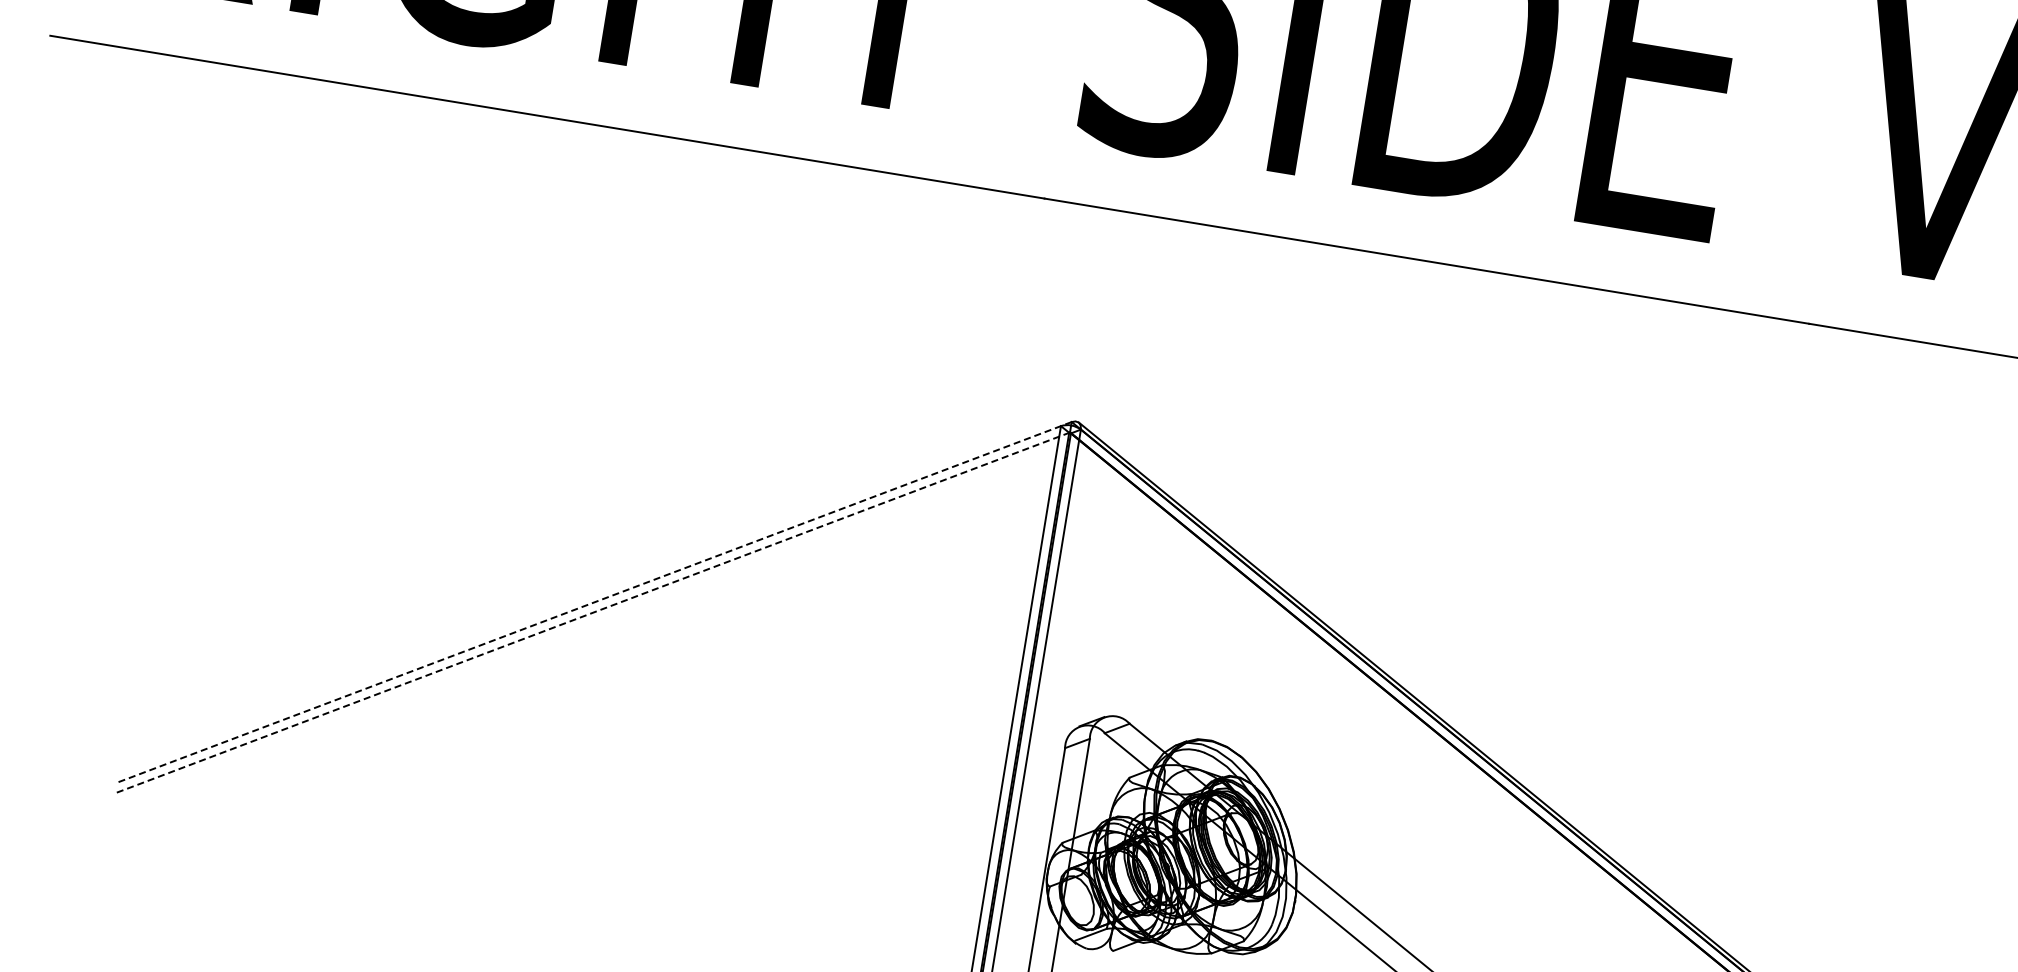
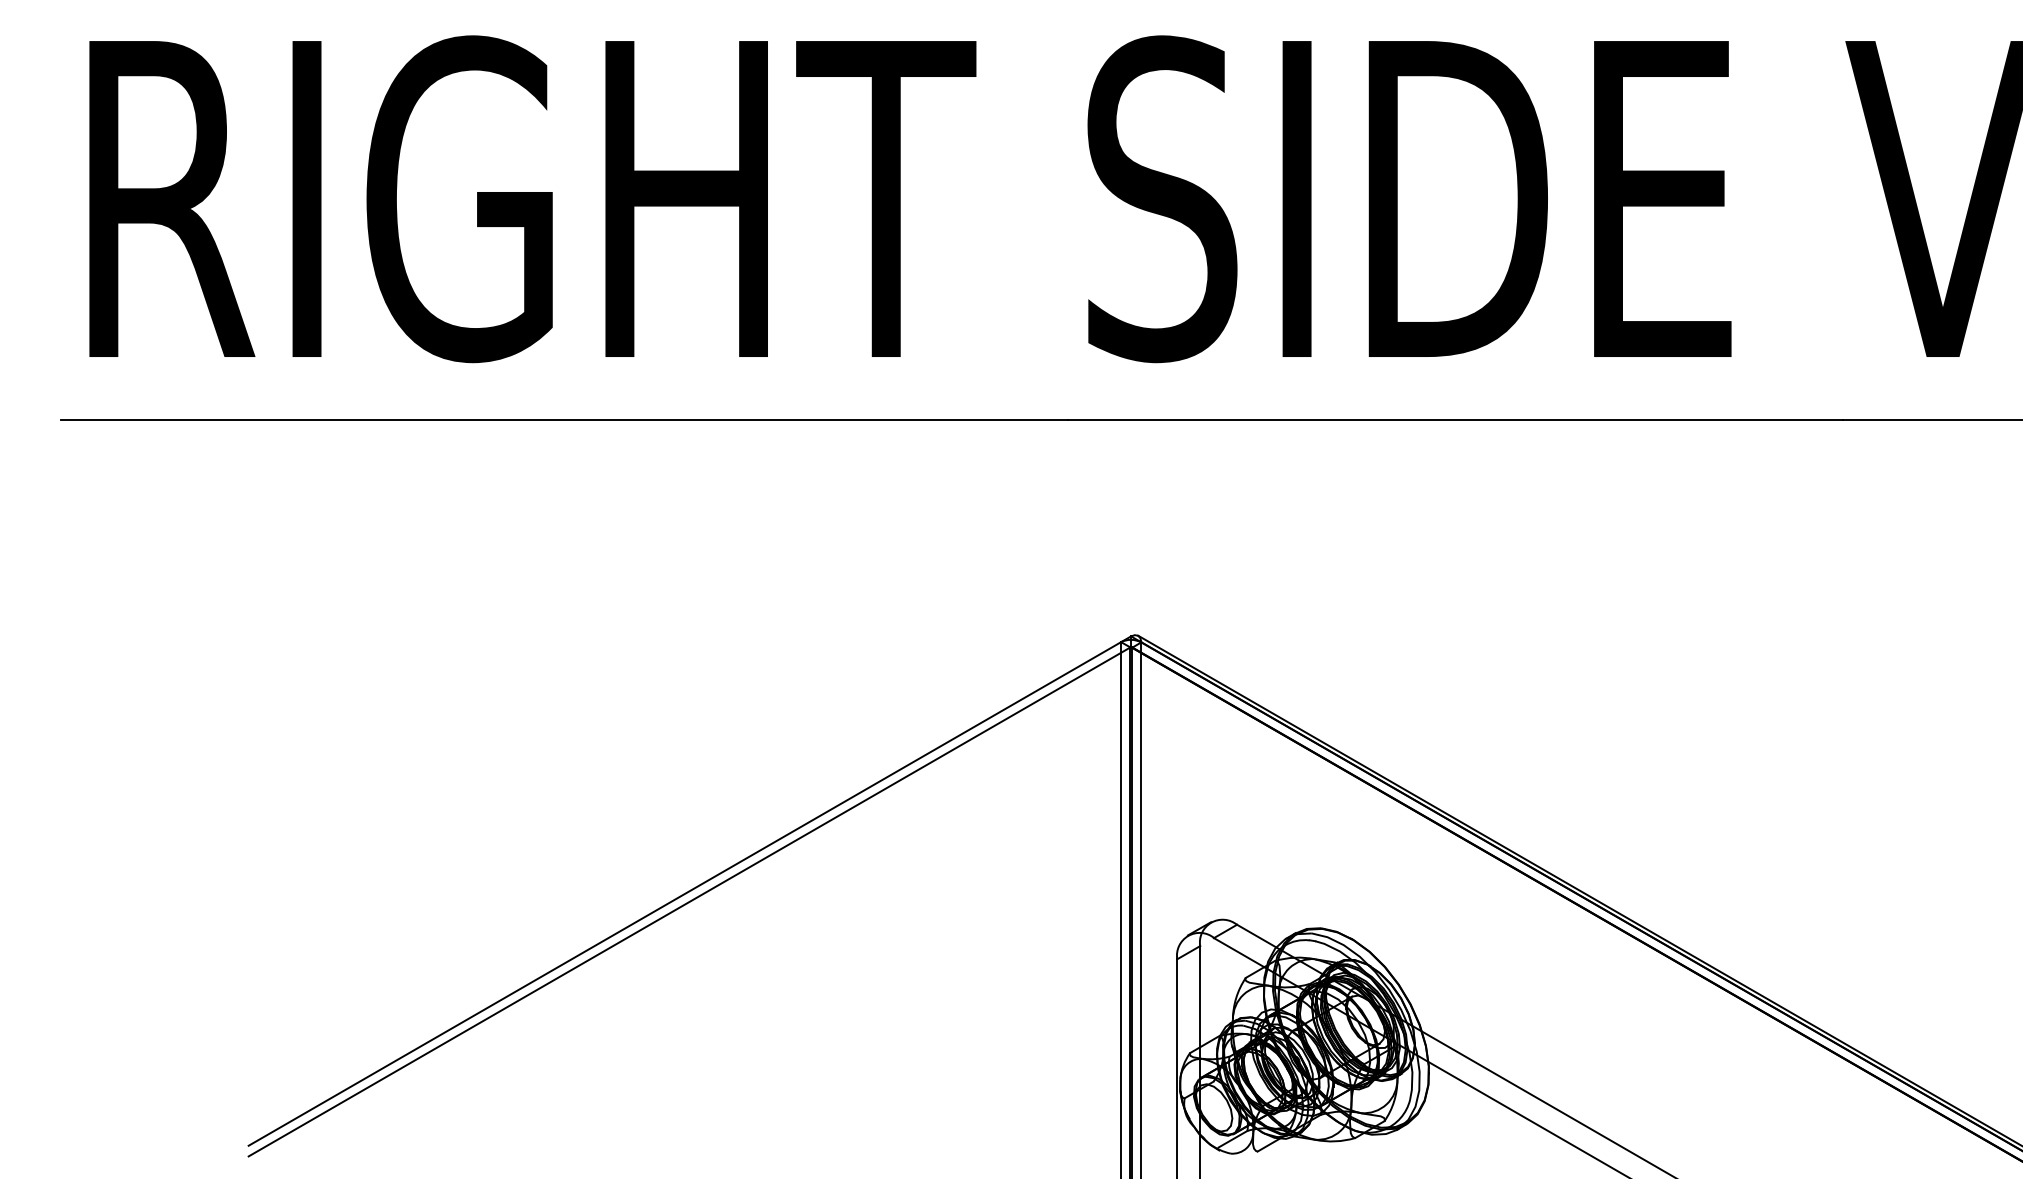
line: (595, 601) -> (690, 890), dashed -> solid
line: (594, 612) -> (690, 901), dashed -> solid

